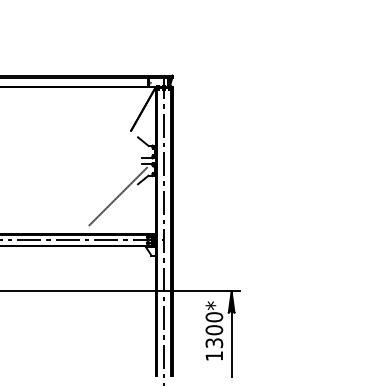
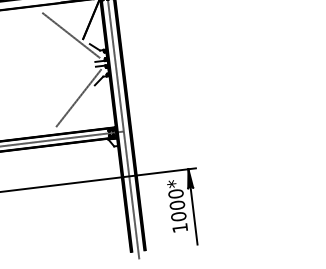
line: (117, 124) -> (70, 35), added
text: (214, 343) -> (178, 216), 1300* -> 1000*

